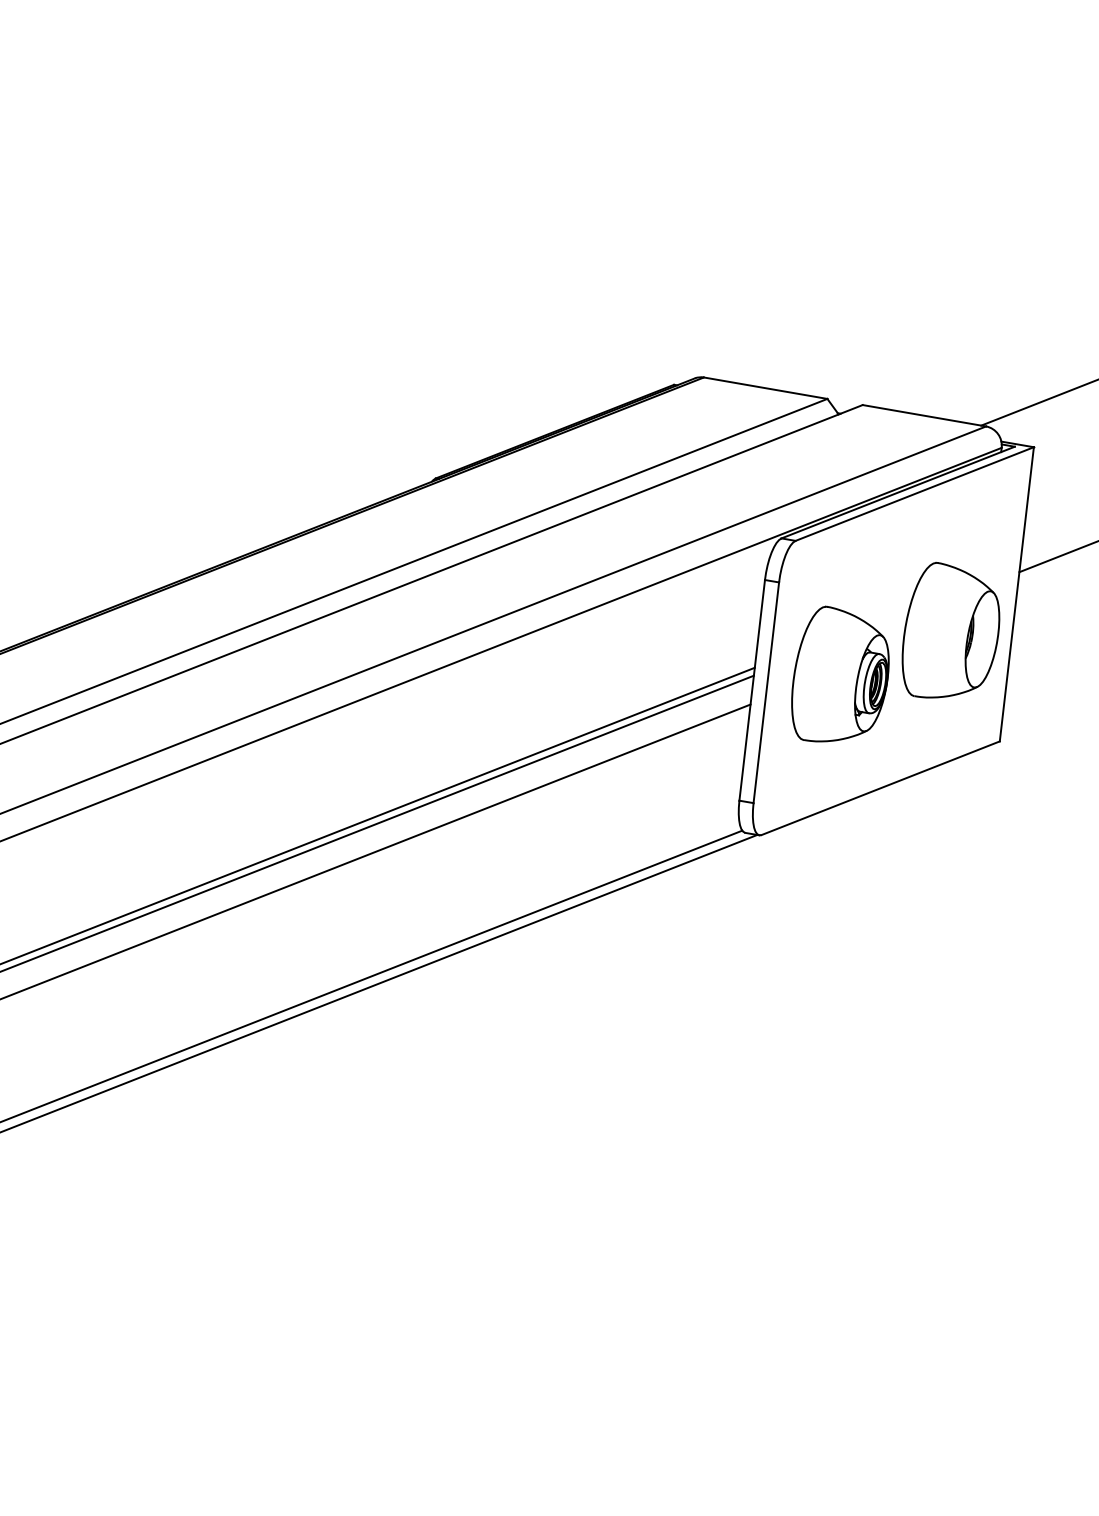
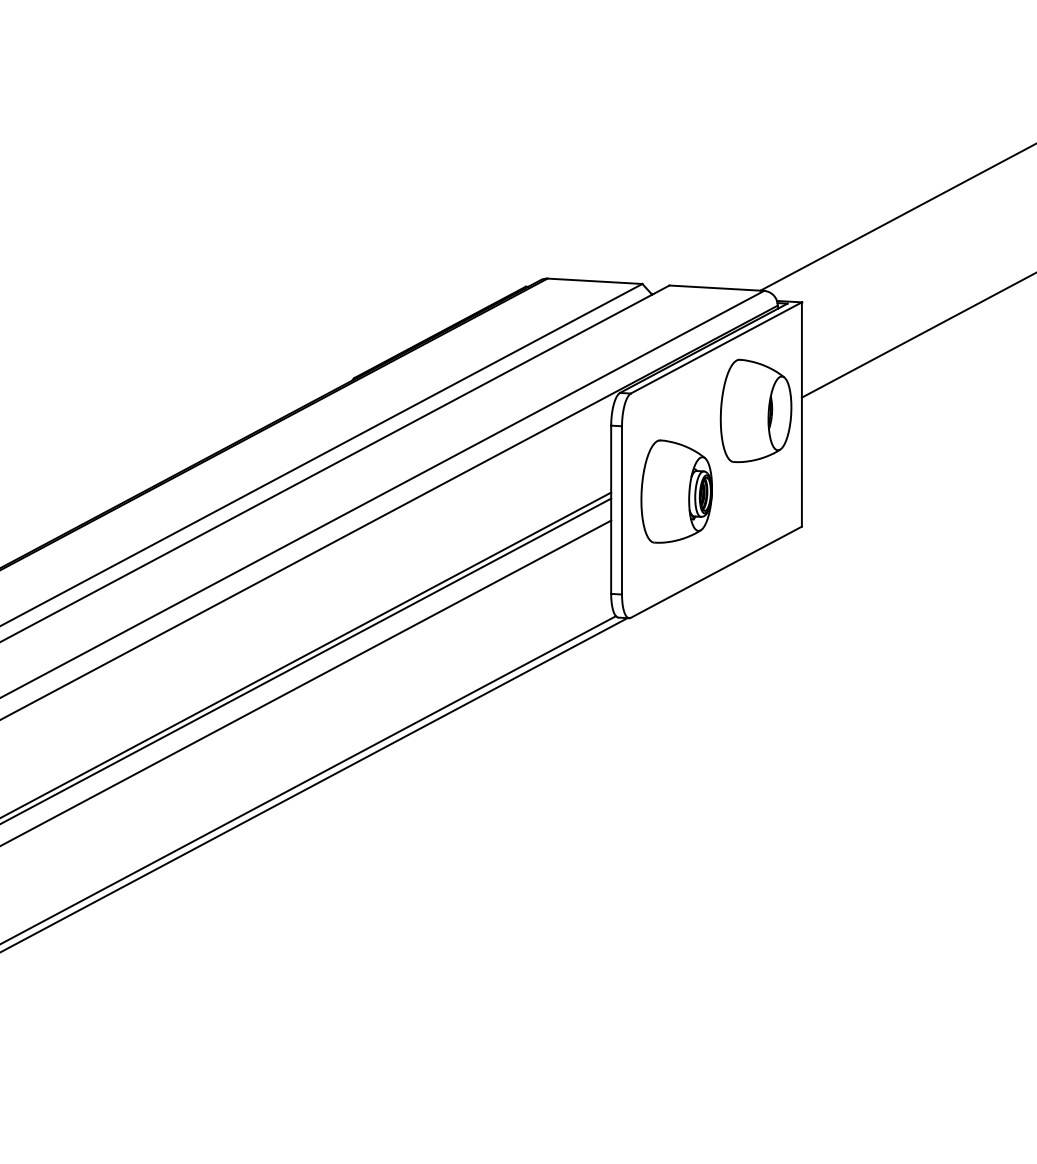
part: (950, 631) -> (755, 410), moved

